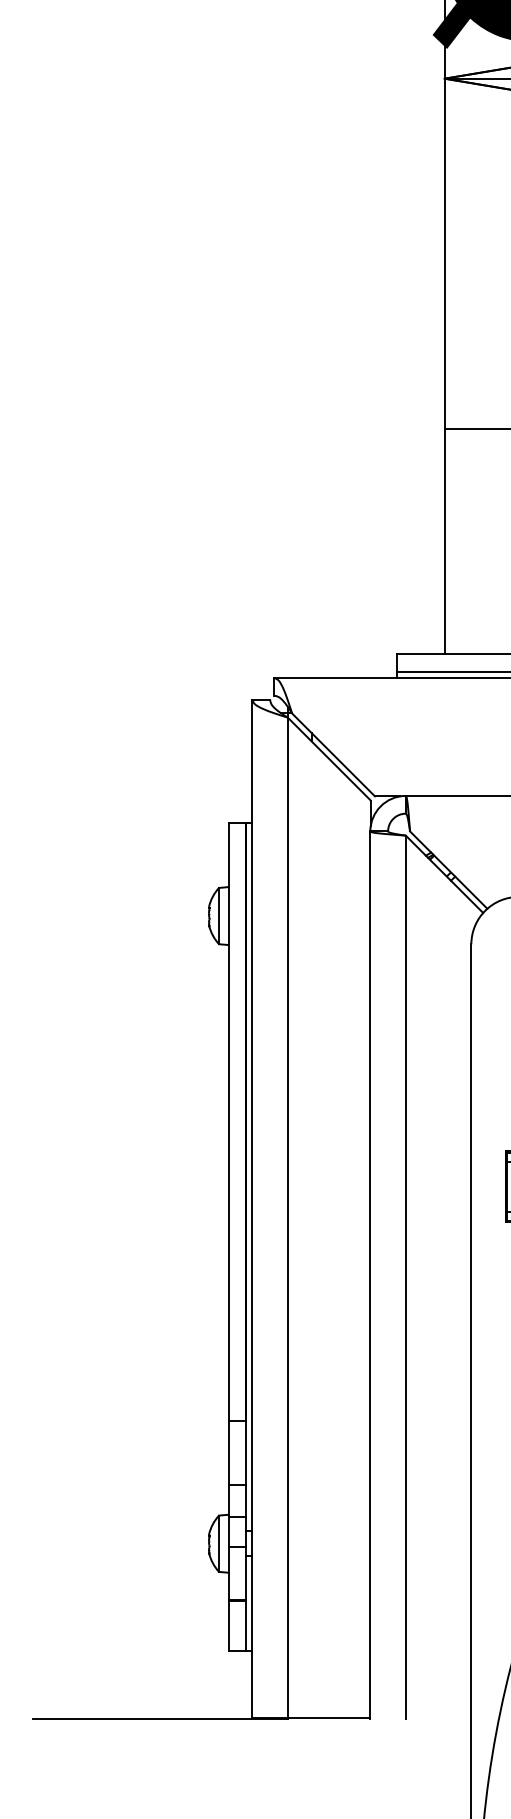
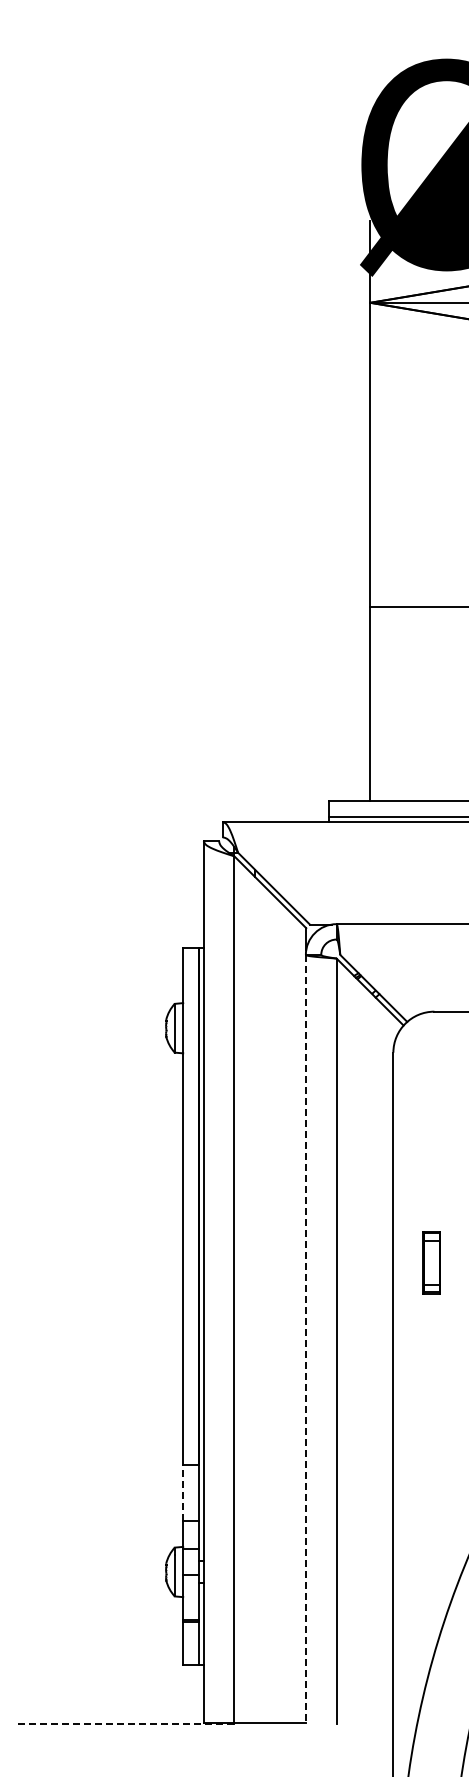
line: (369, 1275) -> (305, 1339), solid -> dashed
line: (229, 1451) -> (183, 1492), solid -> dashed
line: (159, 1718) -> (123, 1723), solid -> dashed

